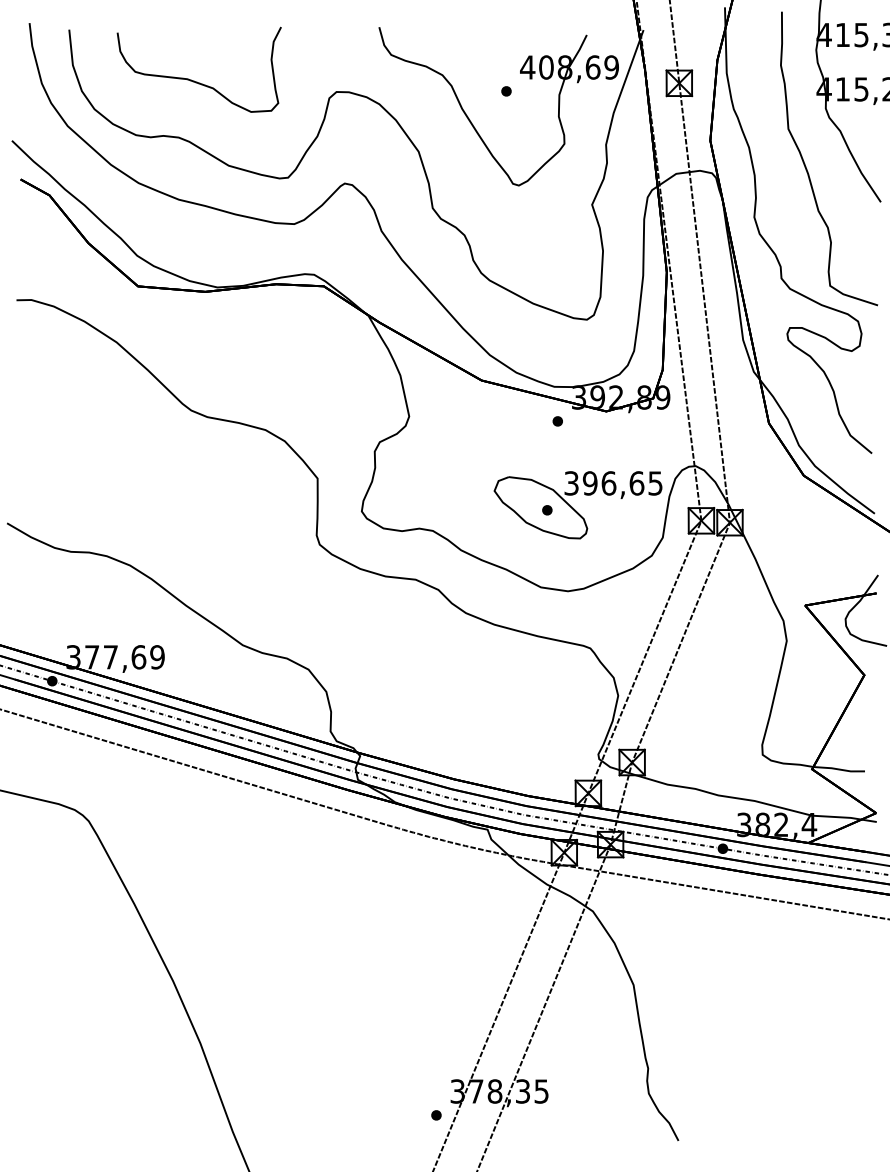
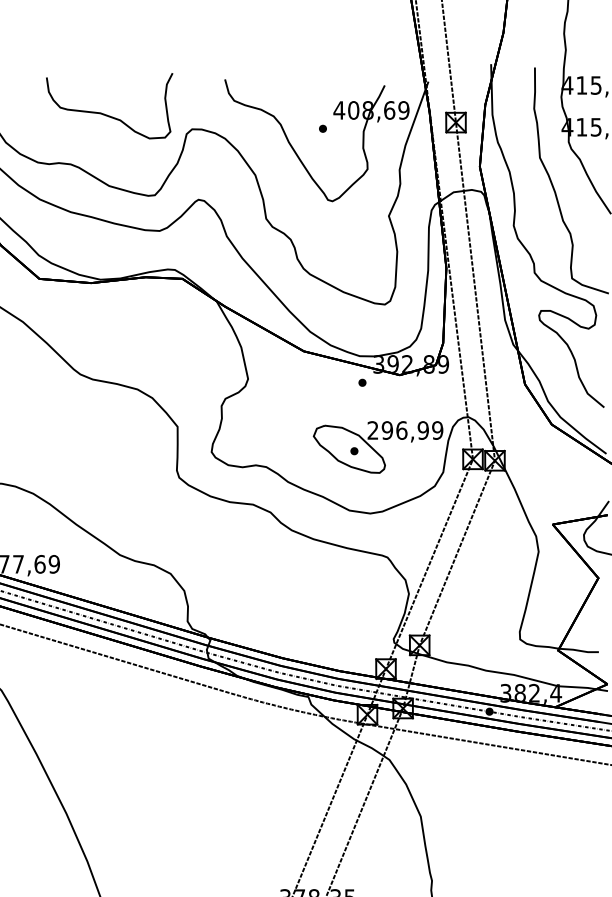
curve: (194, 80) -> (105, 114), moved
text: (613, 483) -> (405, 430), 396,65 -> 296,99

